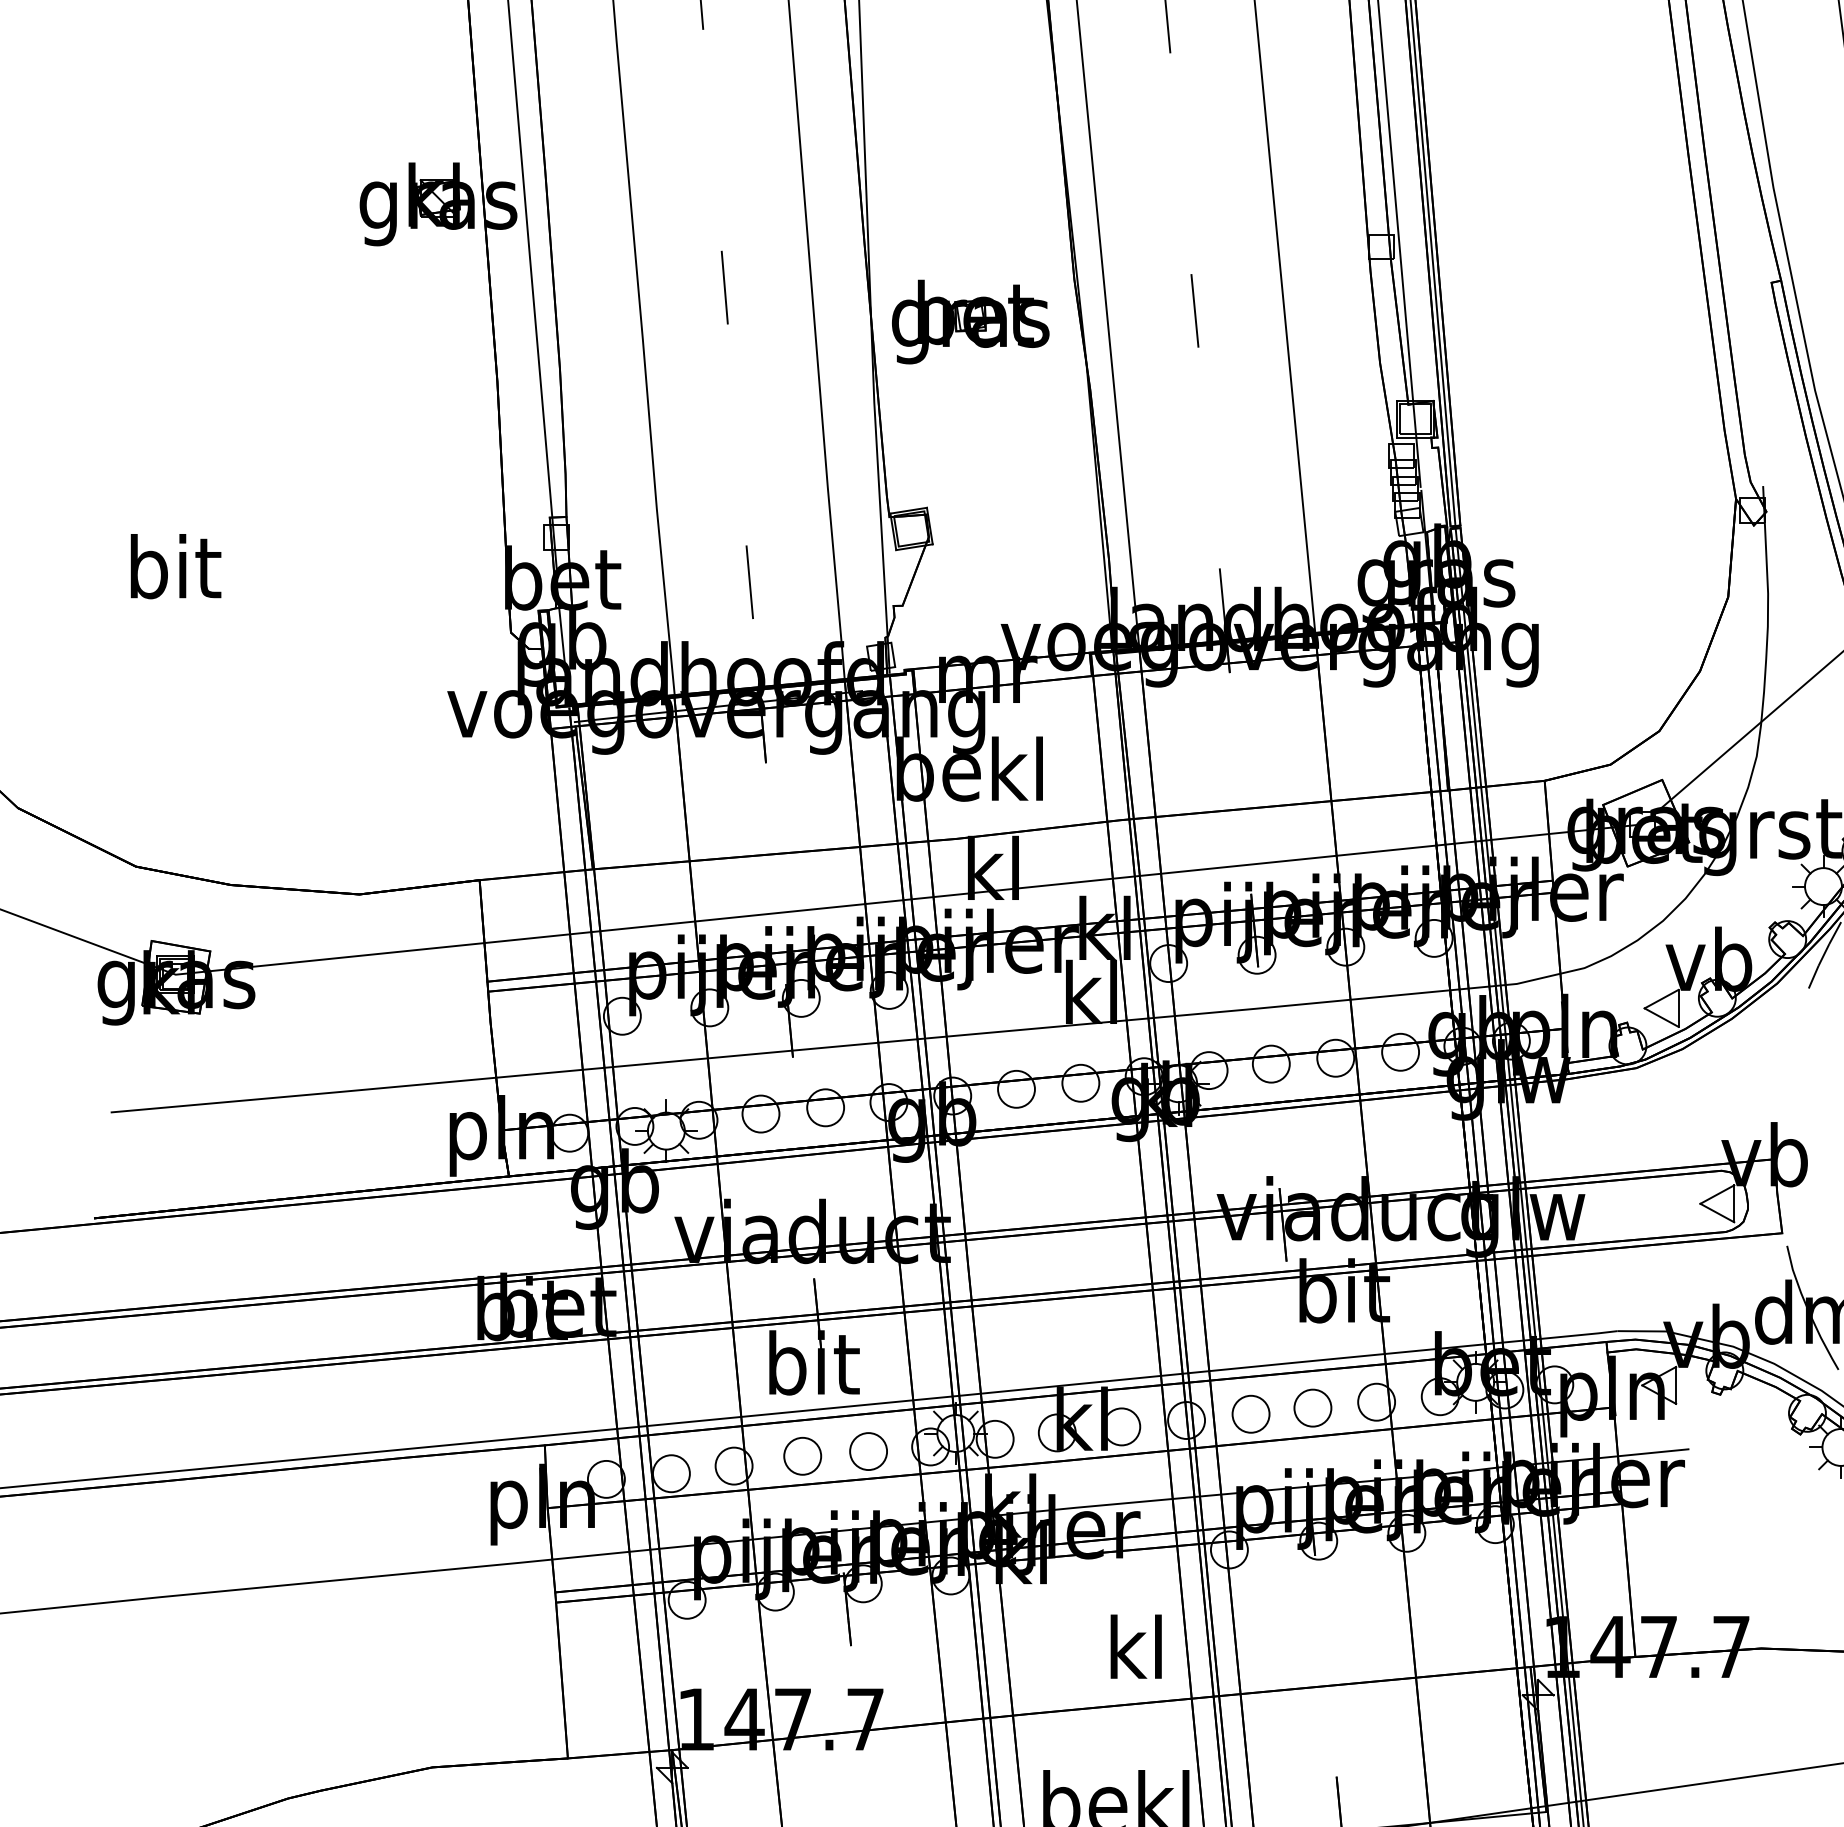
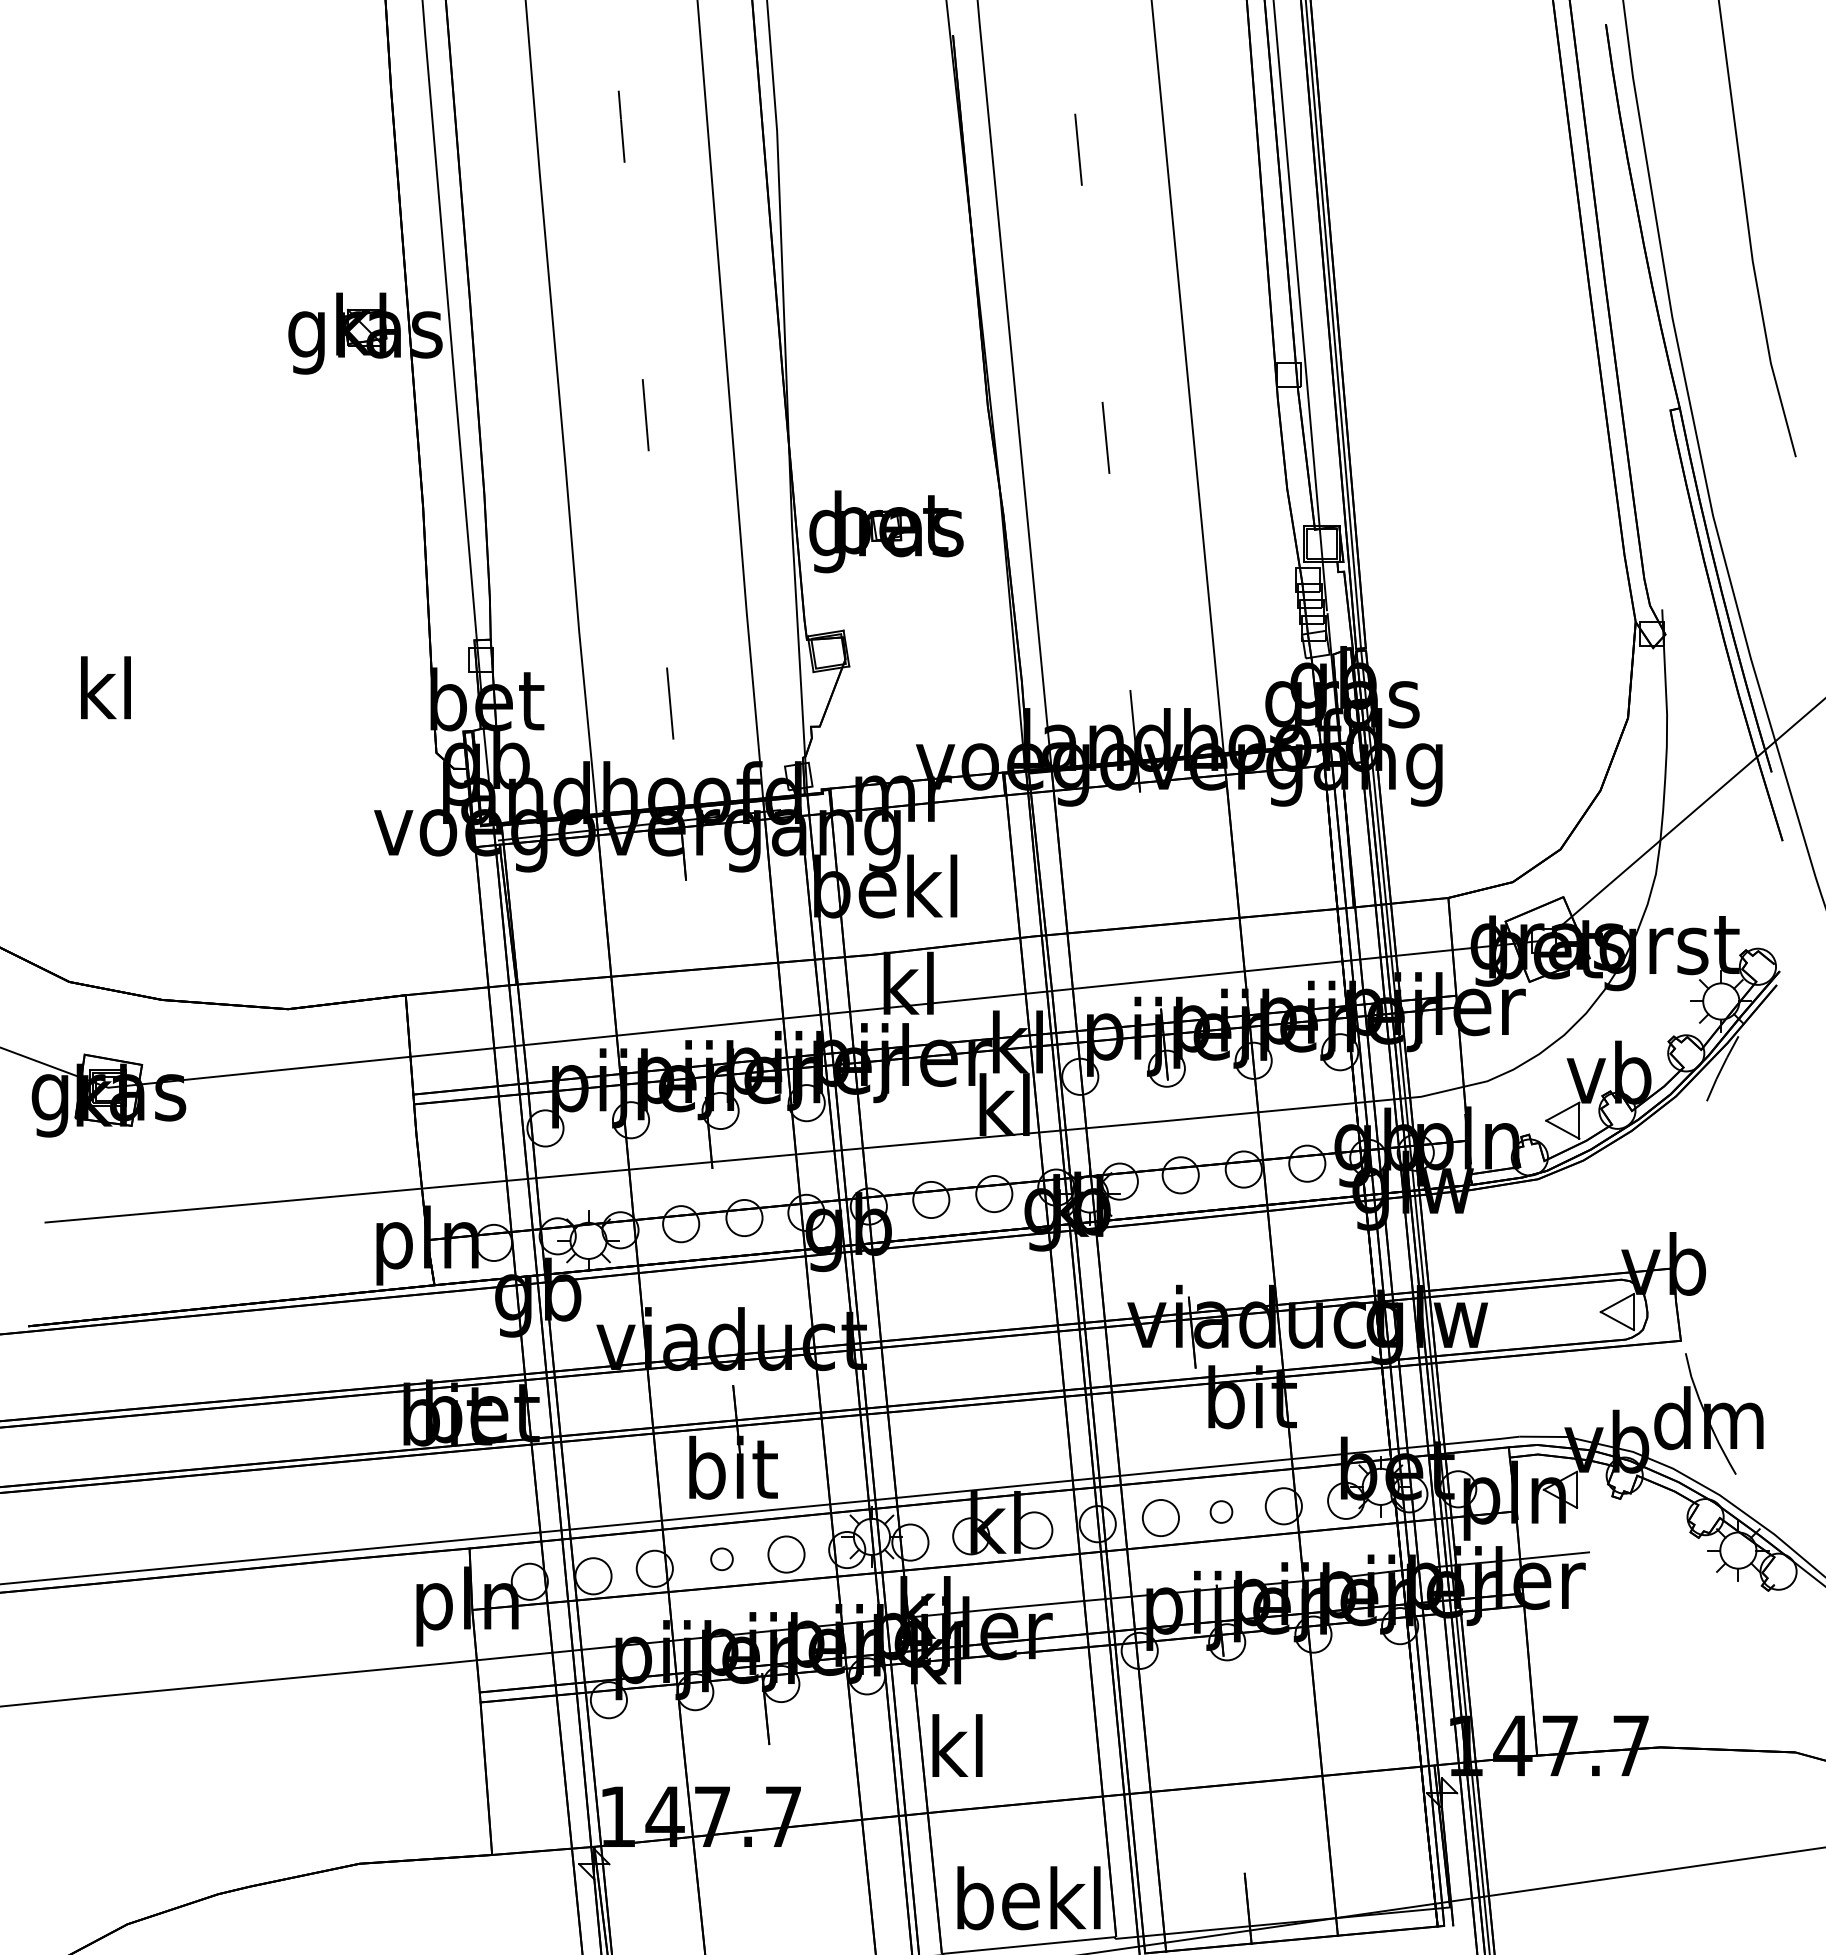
part: (970, 321) -> (886, 531), moved
text: (176, 566) -> (108, 688), bit -> kl
part: (1312, 1407) -> (1221, 1511), size x0.6
part: (802, 1456) -> (721, 1559), size x0.6
text: (1136, 1646) -> (957, 1745), moved

